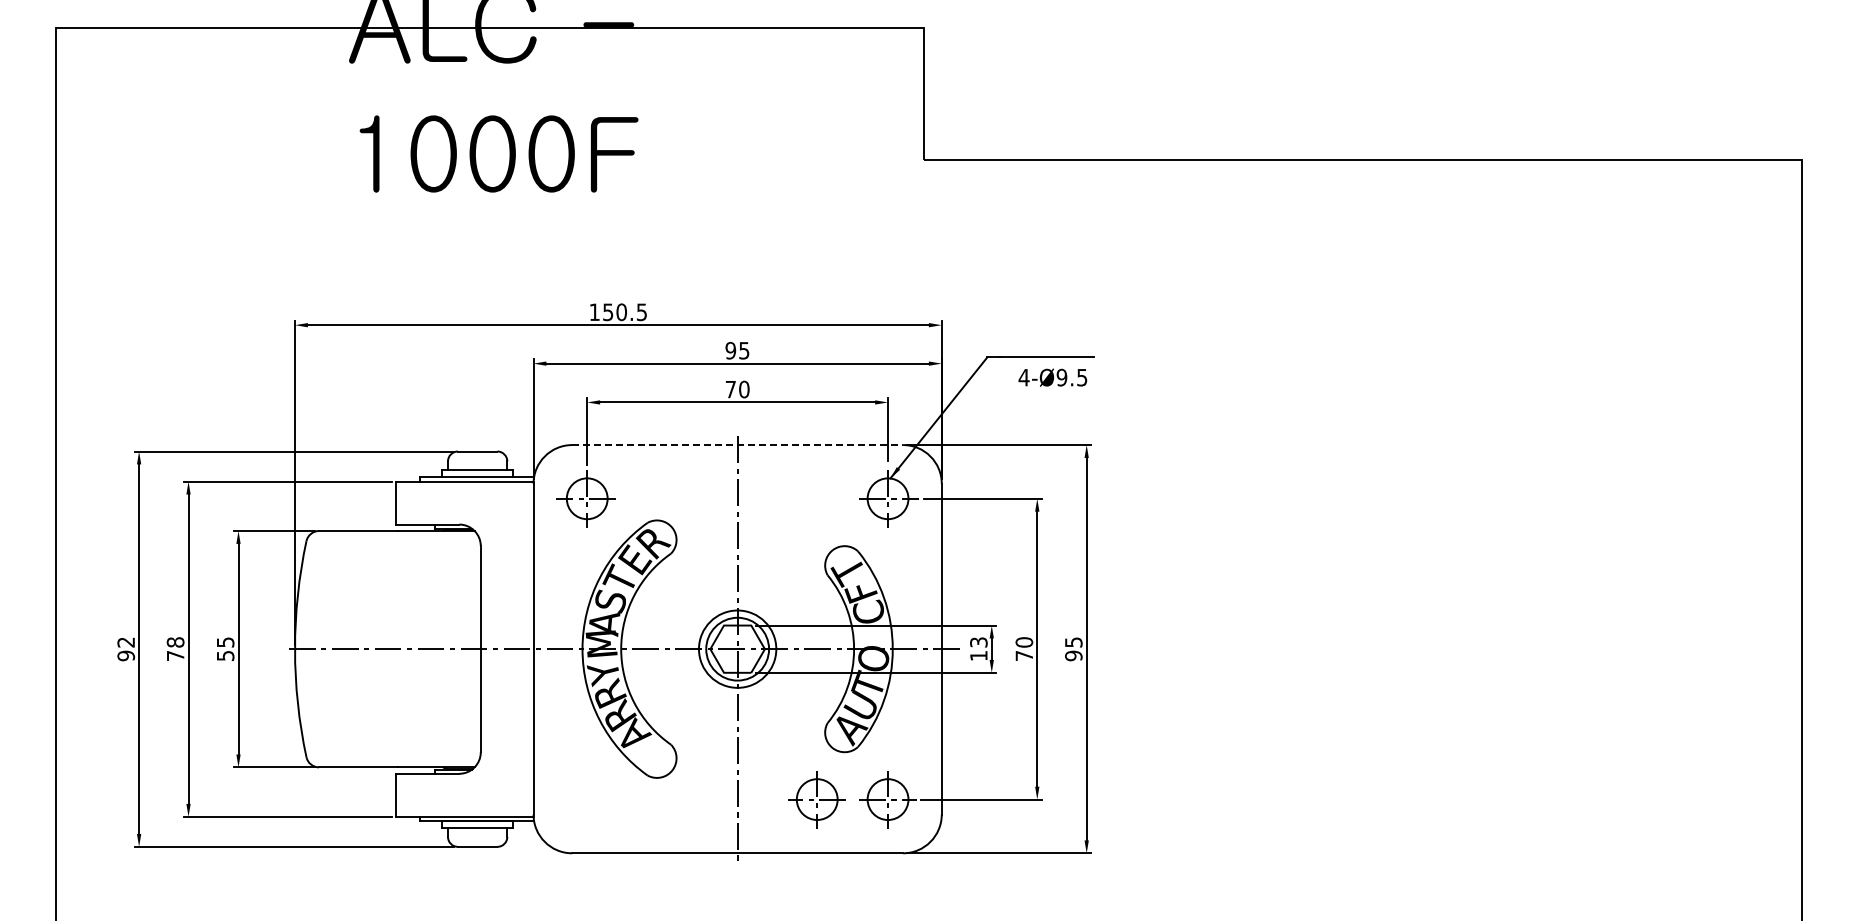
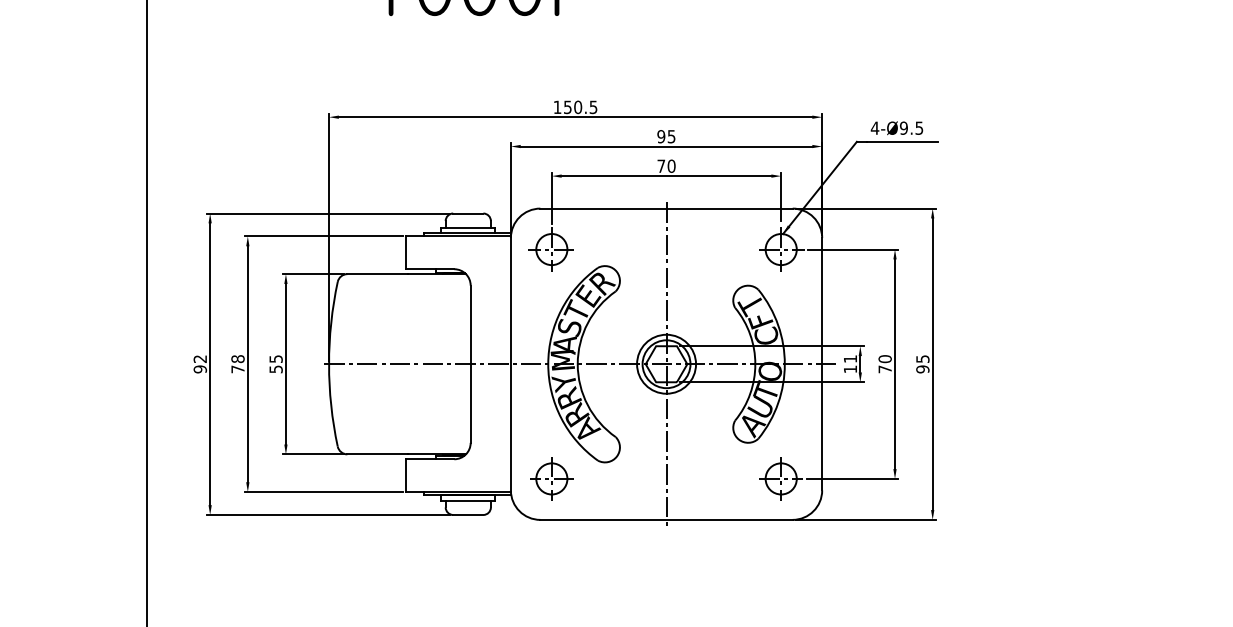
text: (1052, 377) -> (896, 128), moved
line: (738, 445) -> (667, 208), dashed -> solid
text: (978, 642) -> (850, 359), 13 -> 11
part: (816, 799) -> (551, 478), moved

